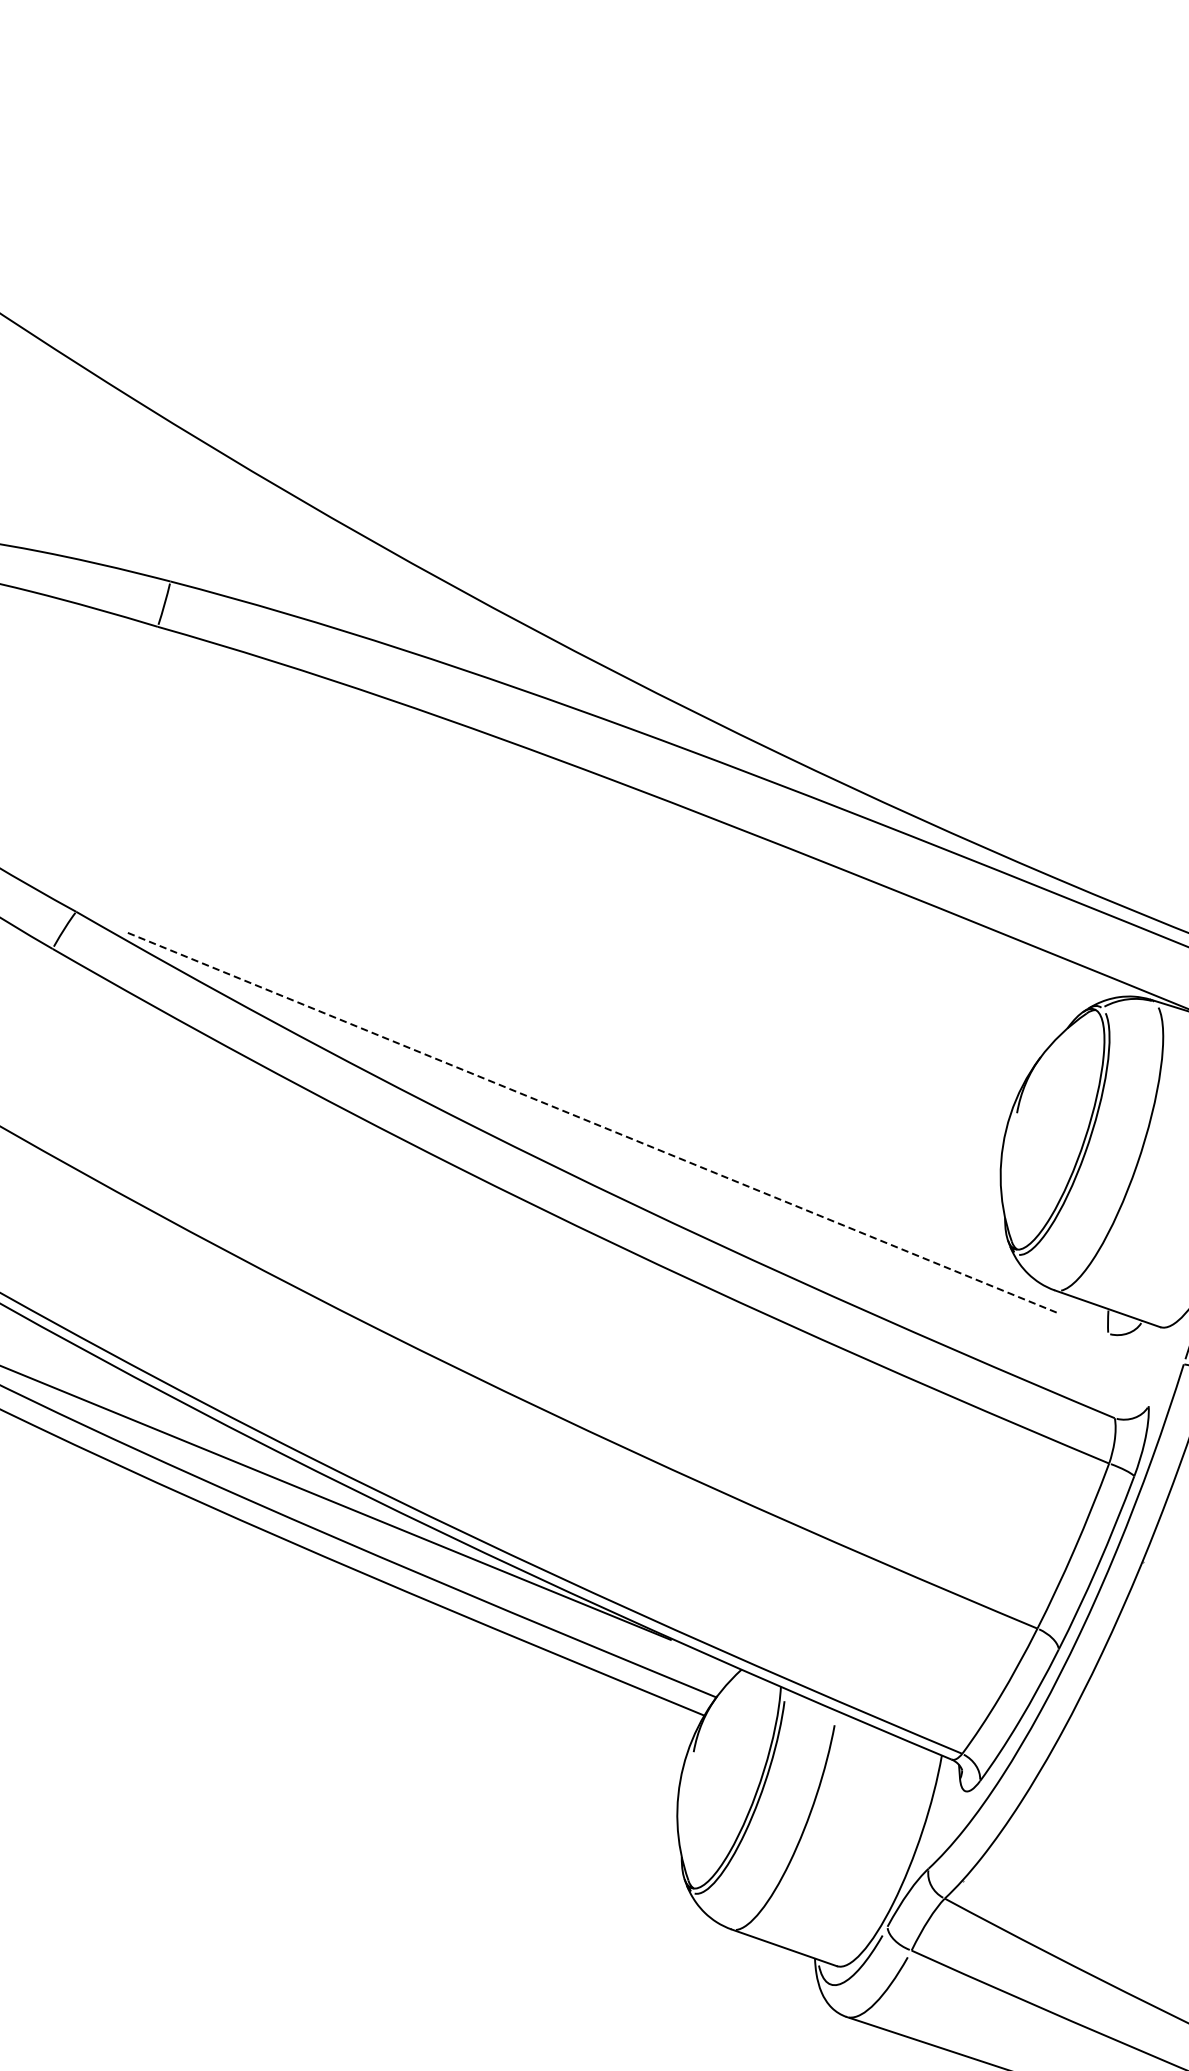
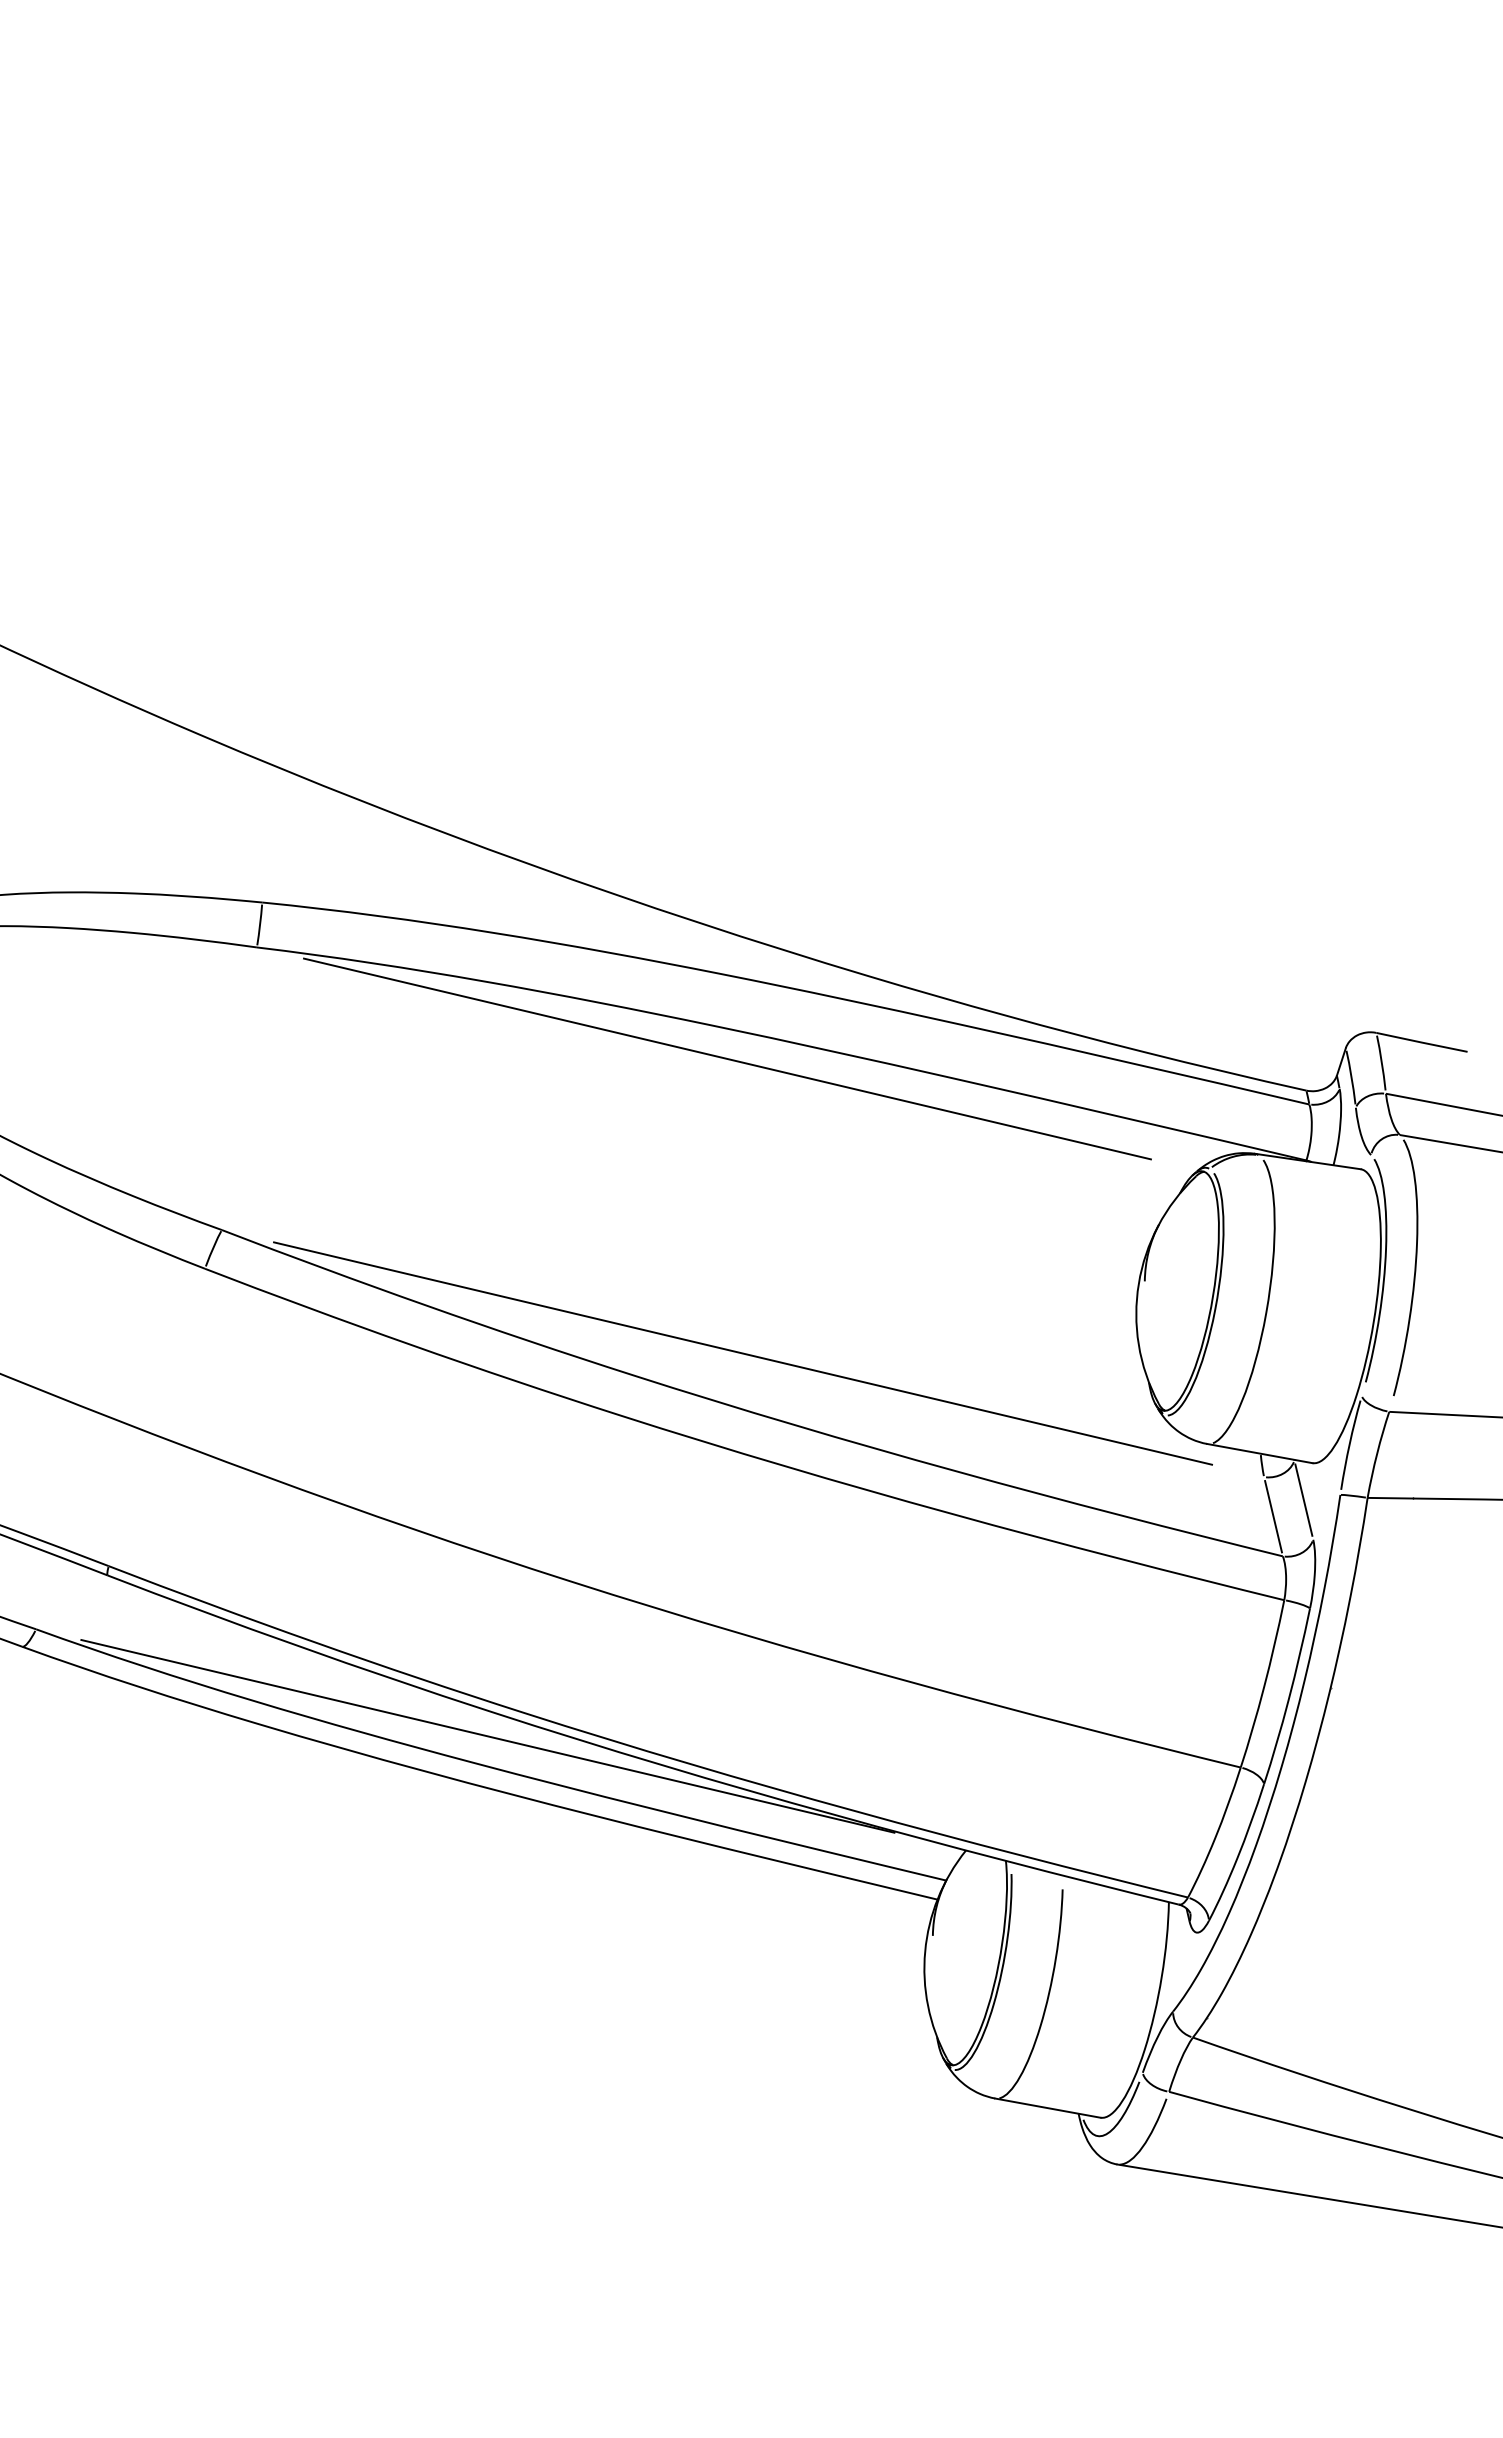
line: (622, 816) -> (726, 1058), added
line: (592, 1122) -> (743, 1353), dashed -> solid
line: (1145, 1363) -> (1303, 1499), added
line: (1111, 1375) -> (1273, 1516), added

